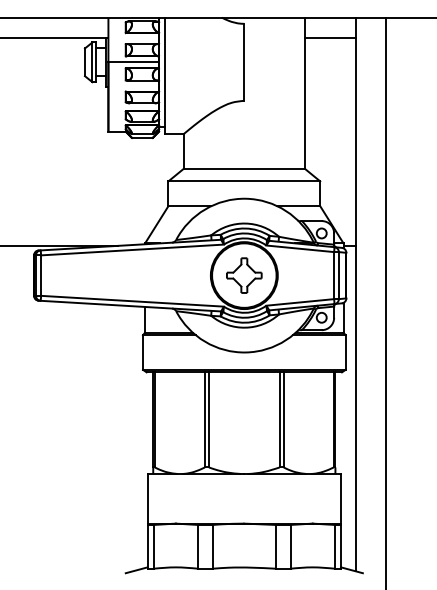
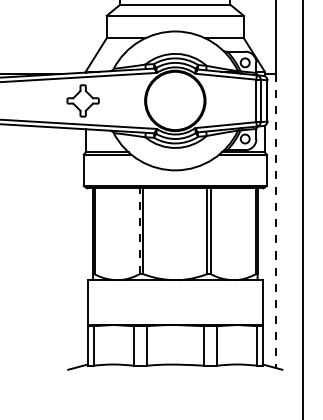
part: (244, 275) -> (83, 100), moved
line: (355, 408) -> (275, 220), solid -> dashed
line: (204, 419) -> (139, 230), solid -> dashed

